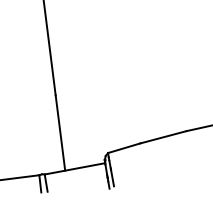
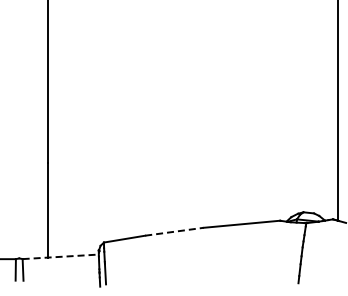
line: (163, 137) -> (174, 231), solid -> dashed
line: (75, 168) -> (61, 256), solid -> dashed

